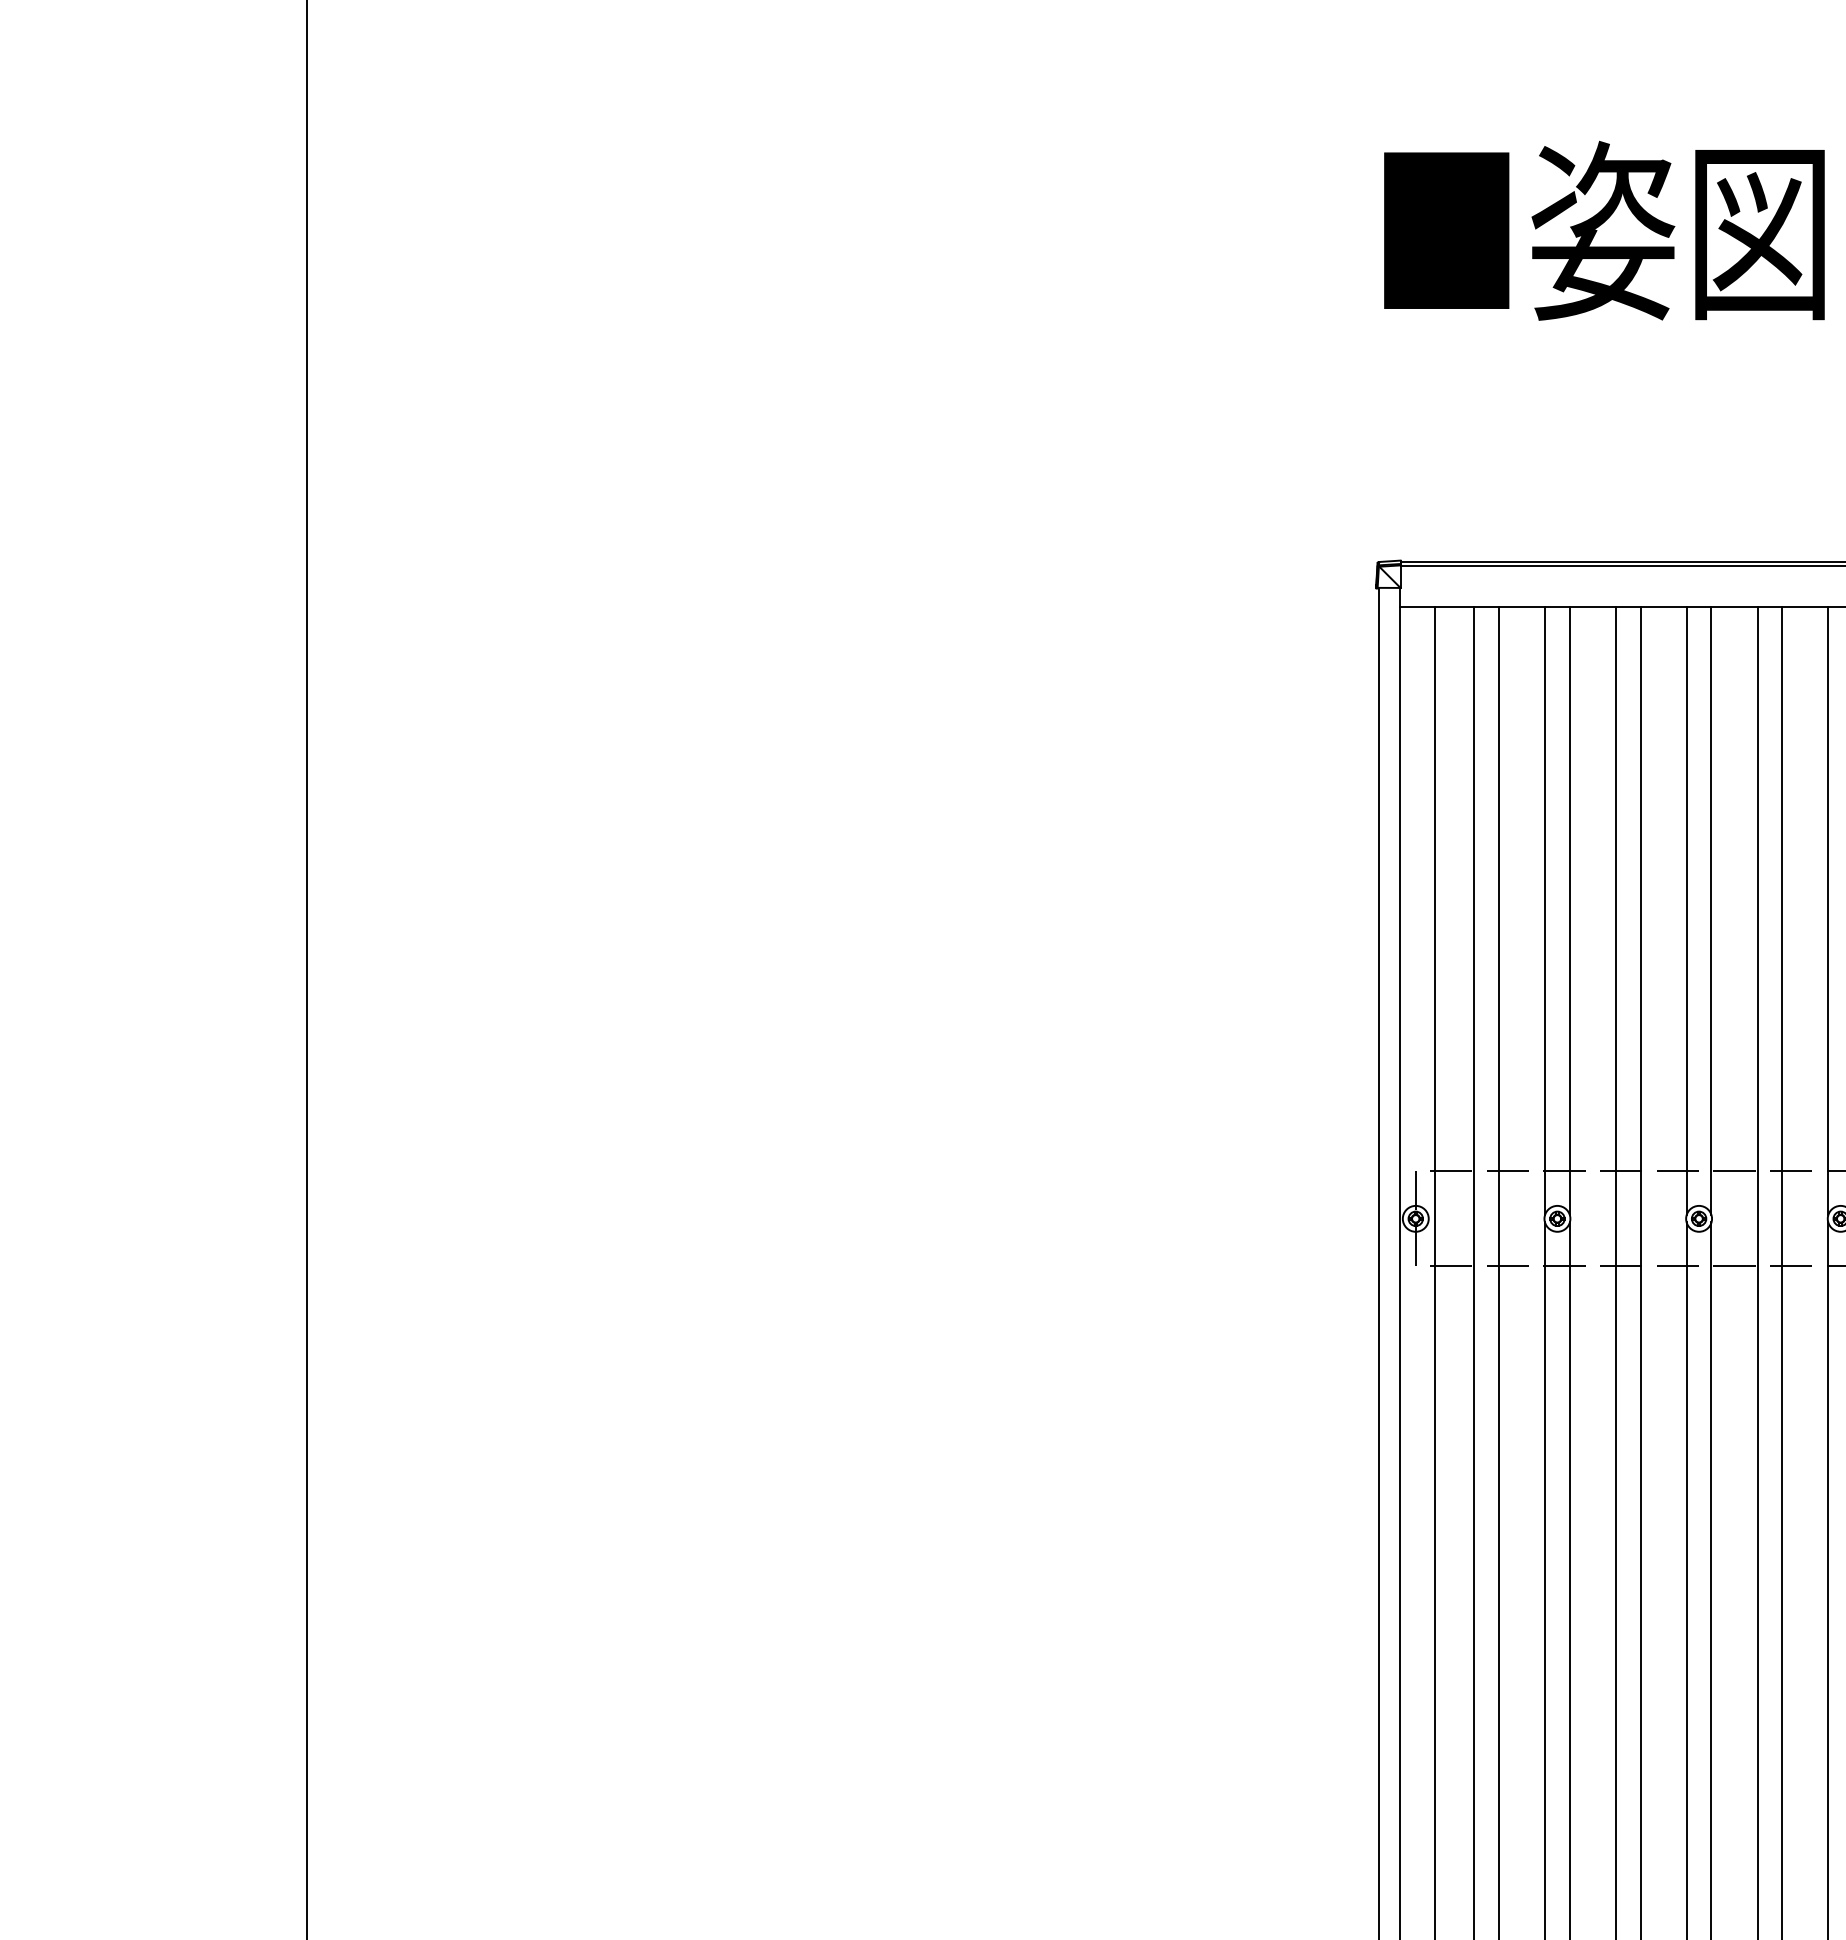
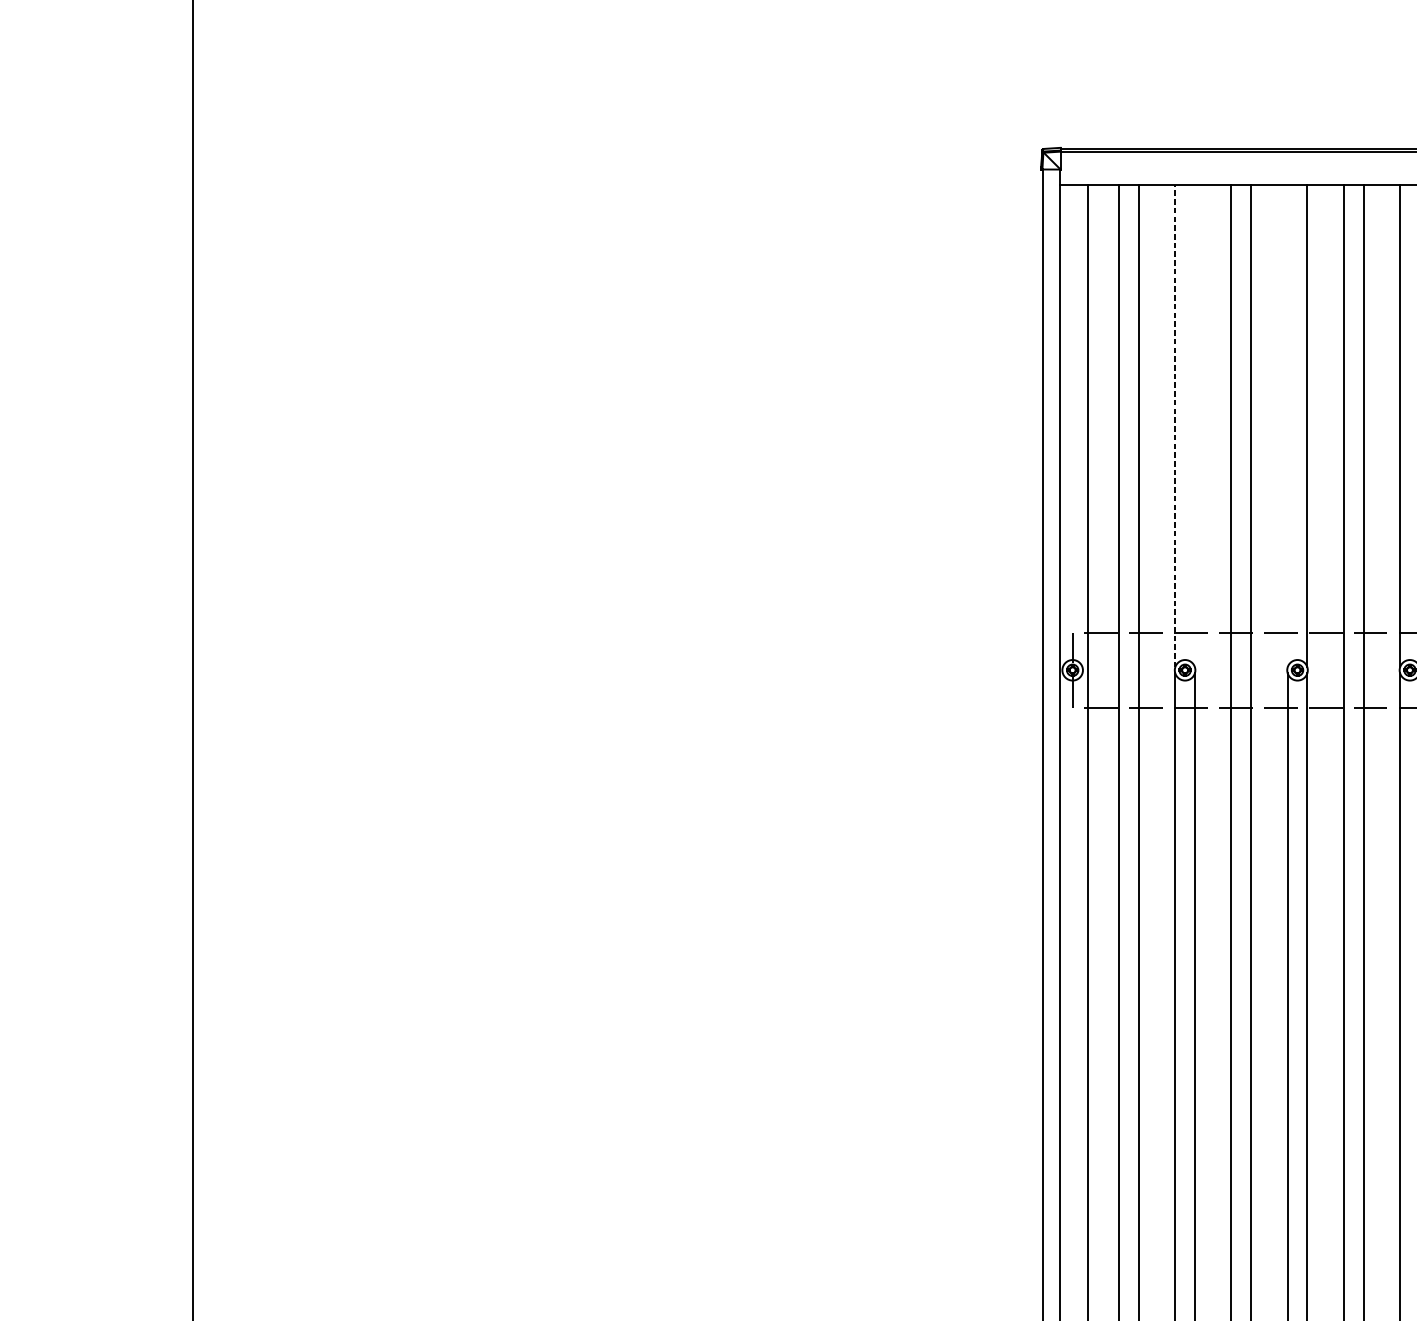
line: (1545, 911) -> (1175, 426), solid -> dashed
line: (1569, 911) -> (1194, 426), removed
line: (1686, 911) -> (1287, 426), removed

